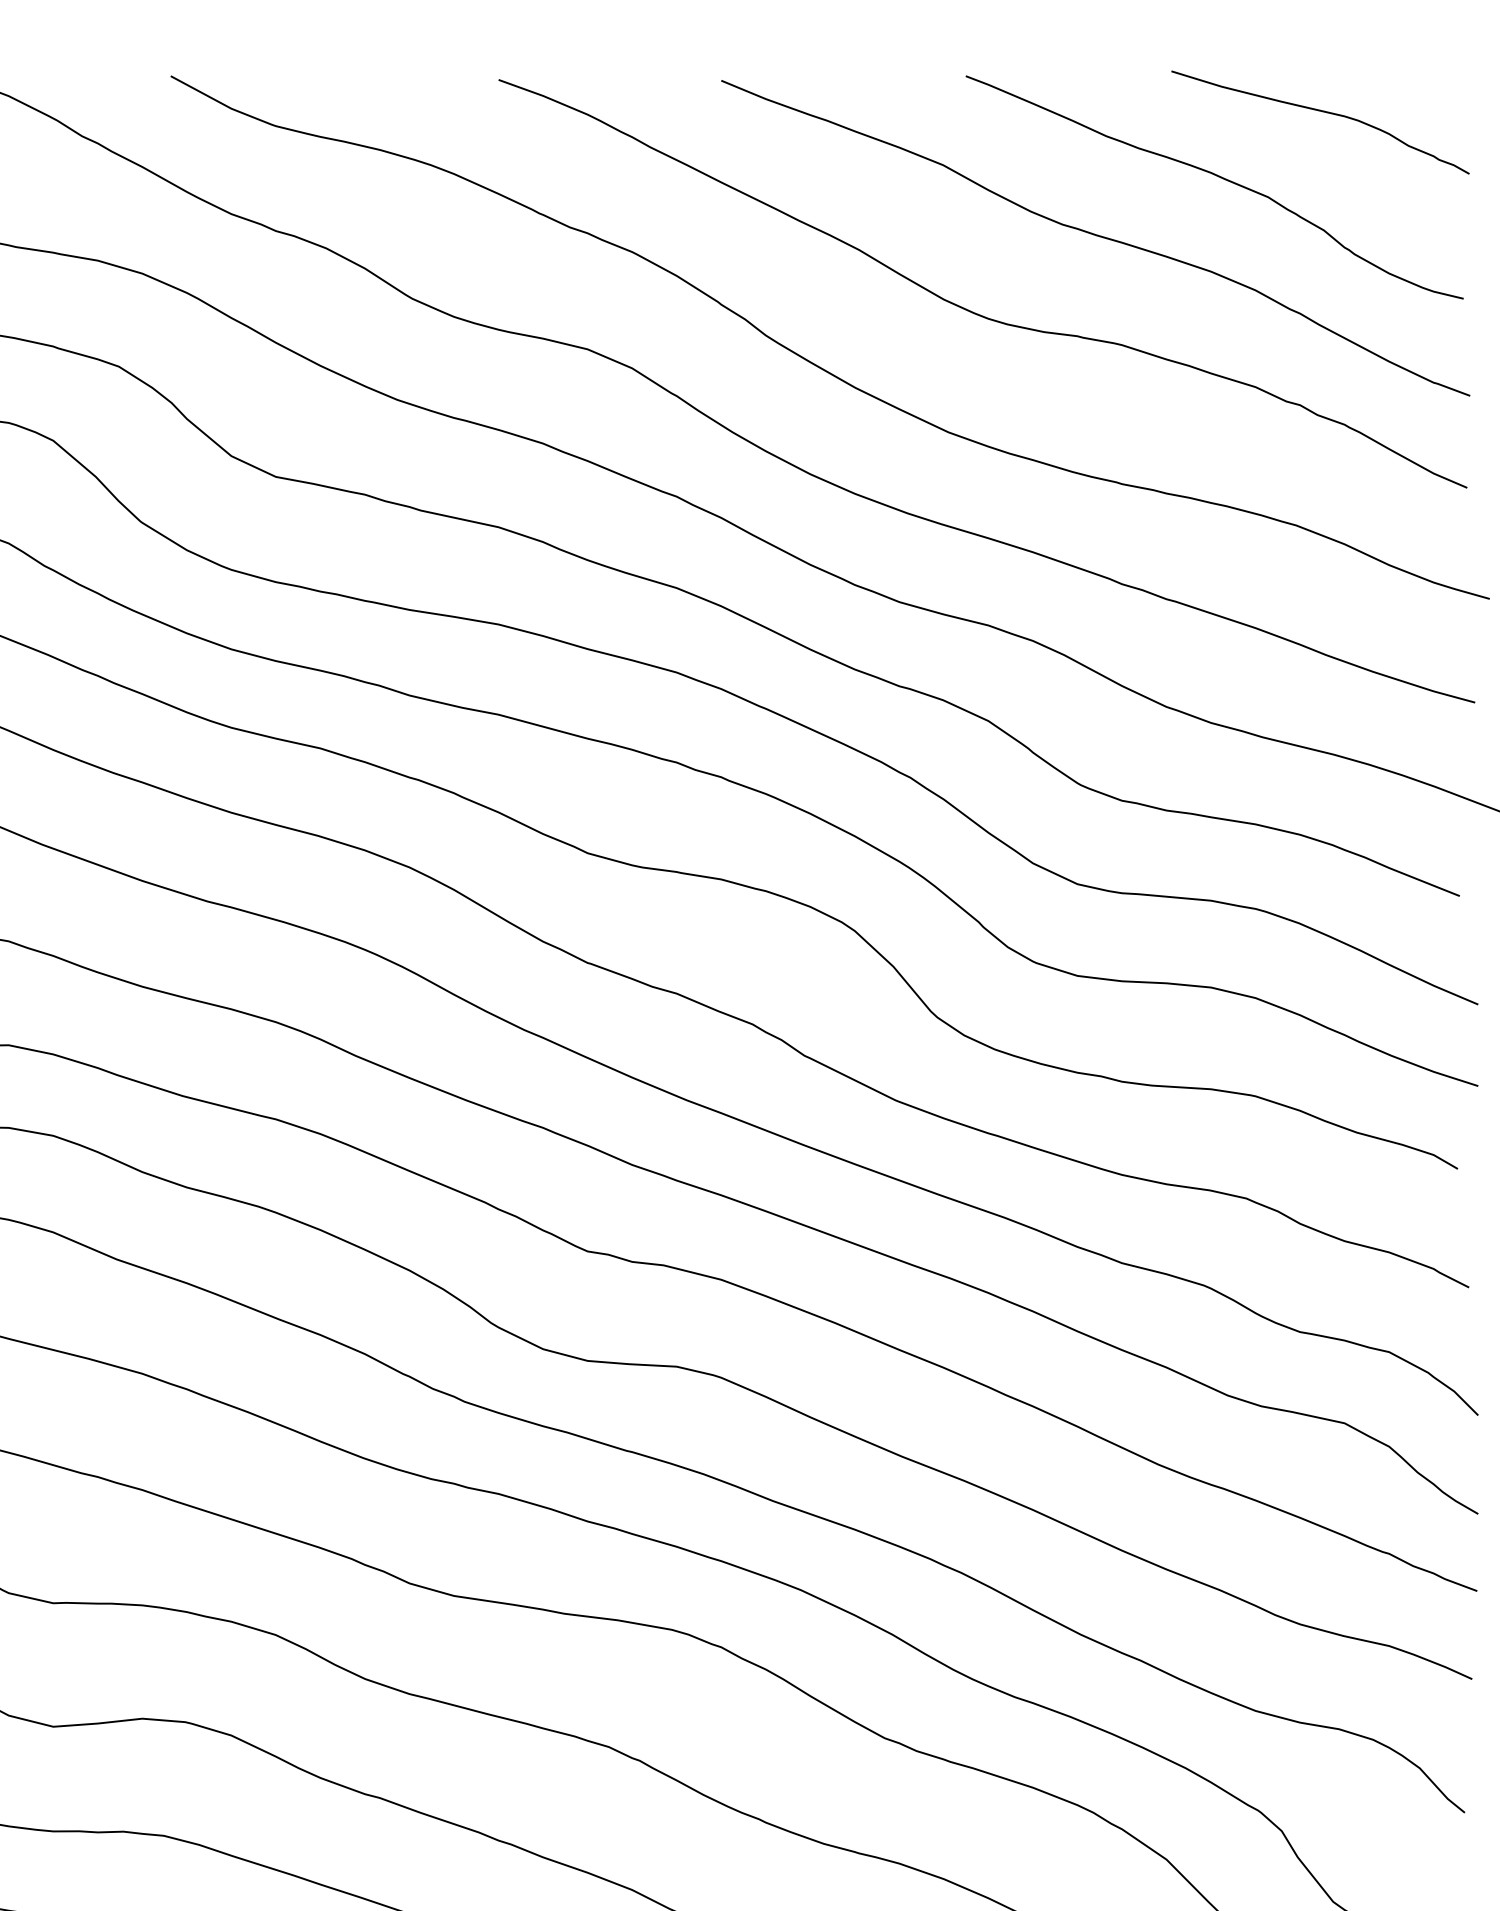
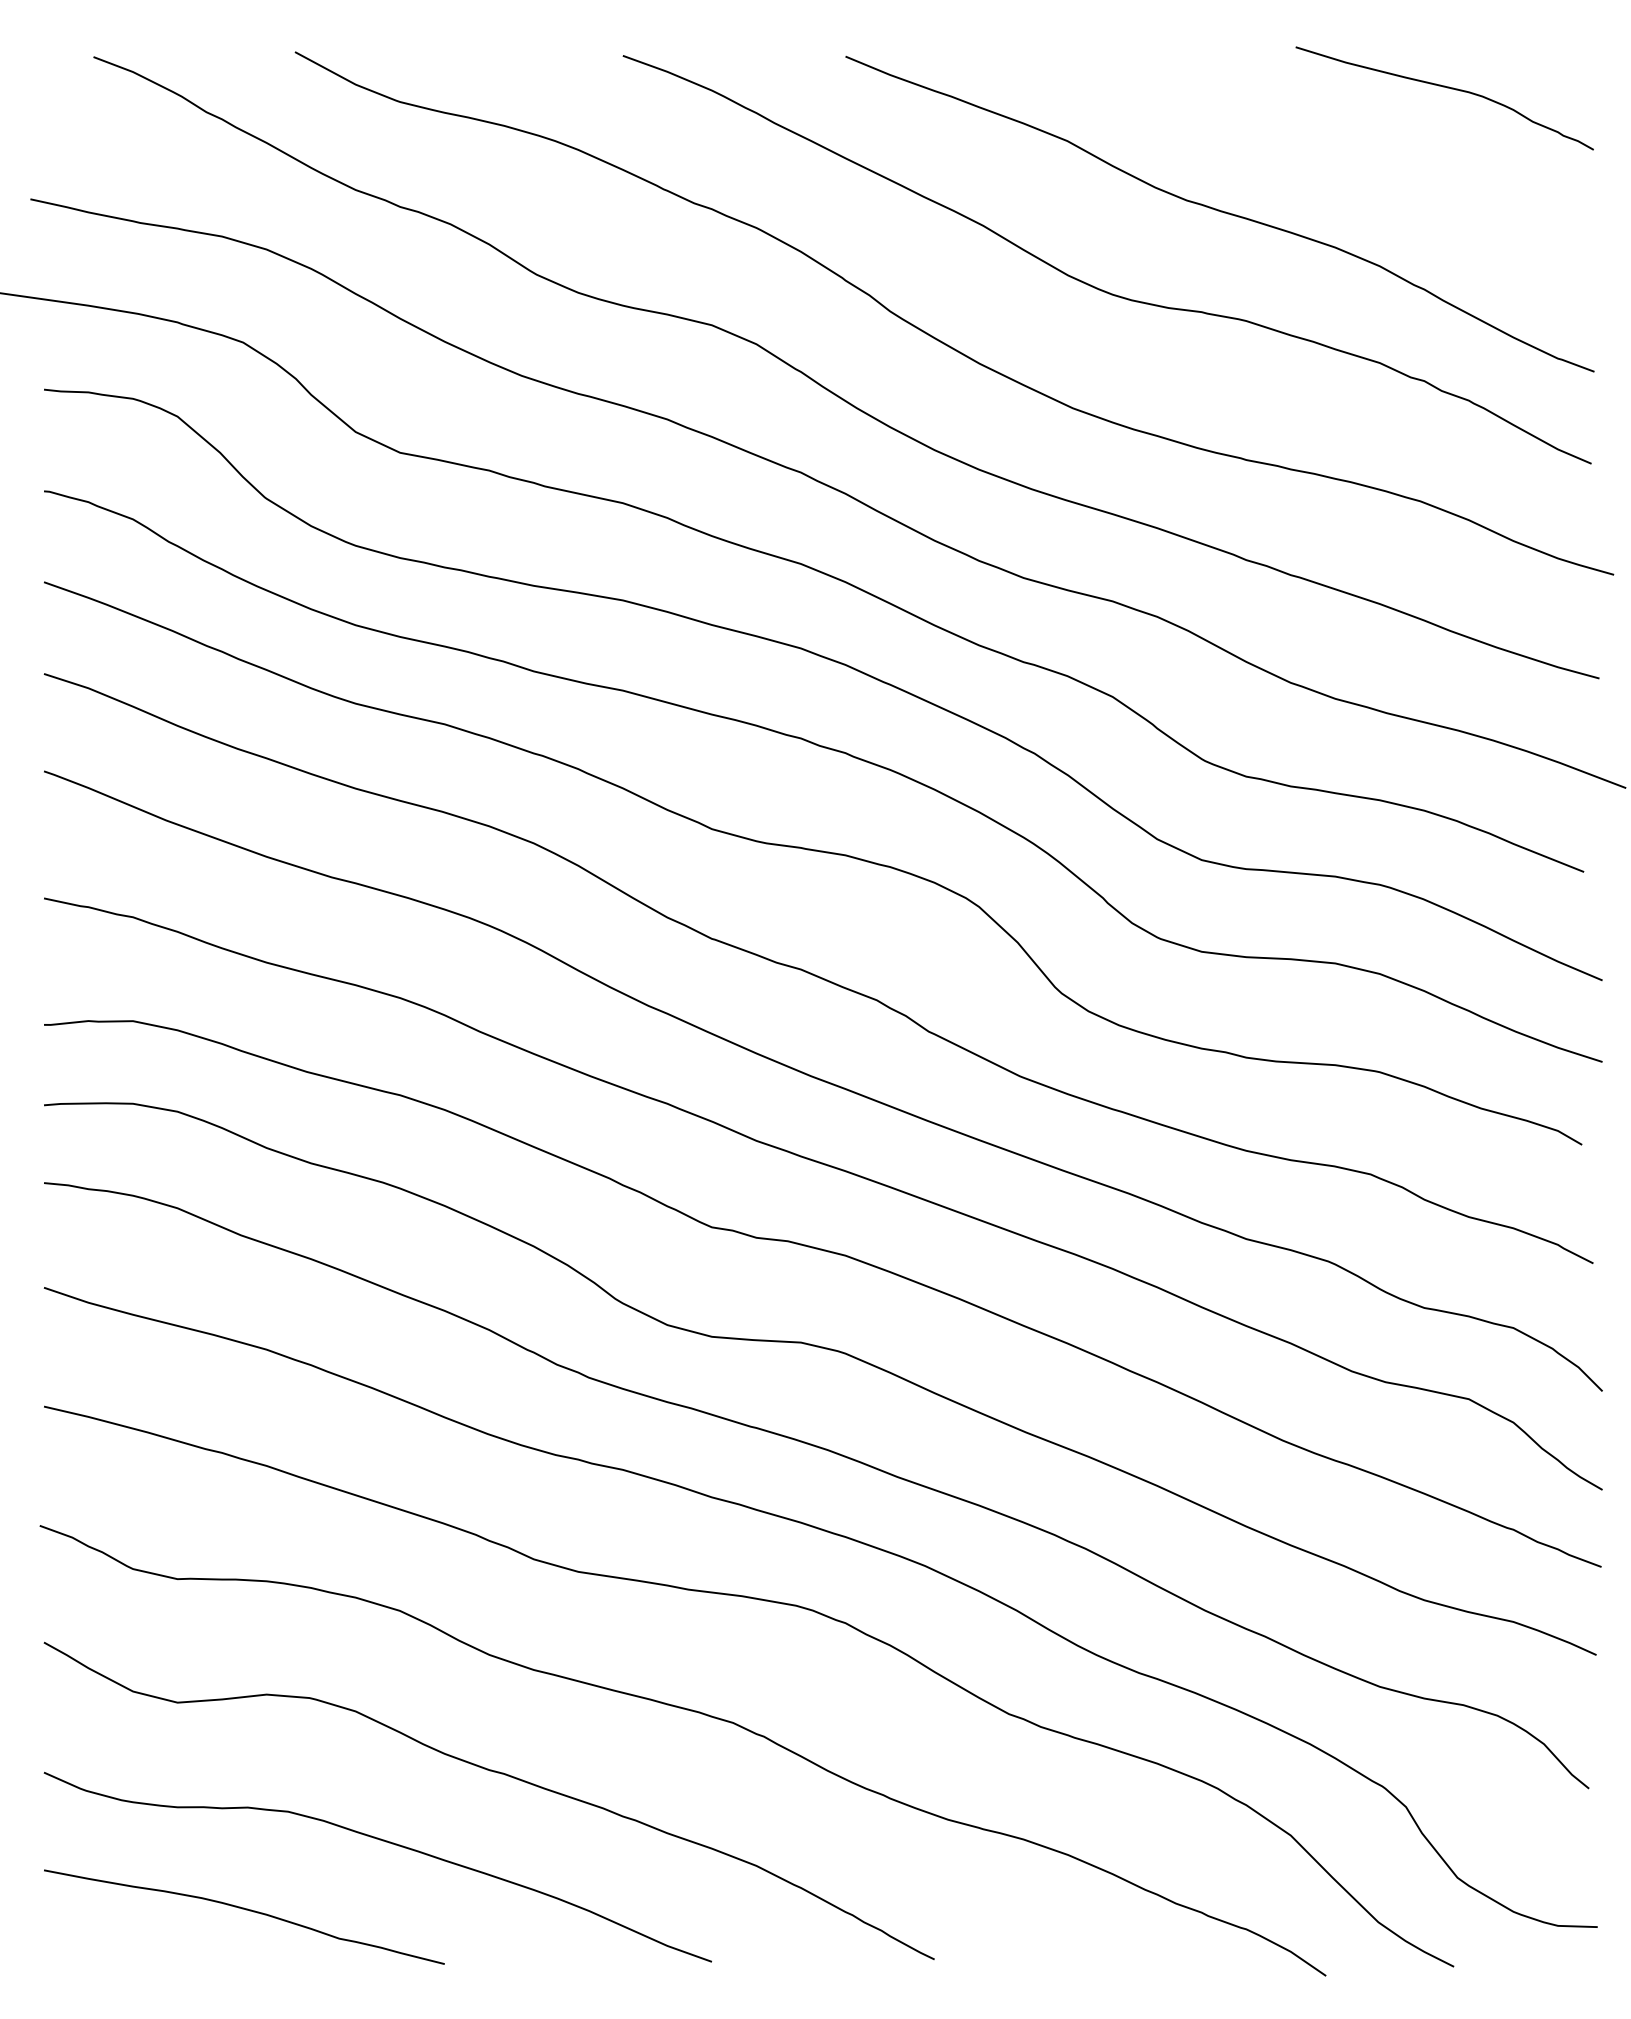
curve: (1216, 176) -> (1340, 152), removed

